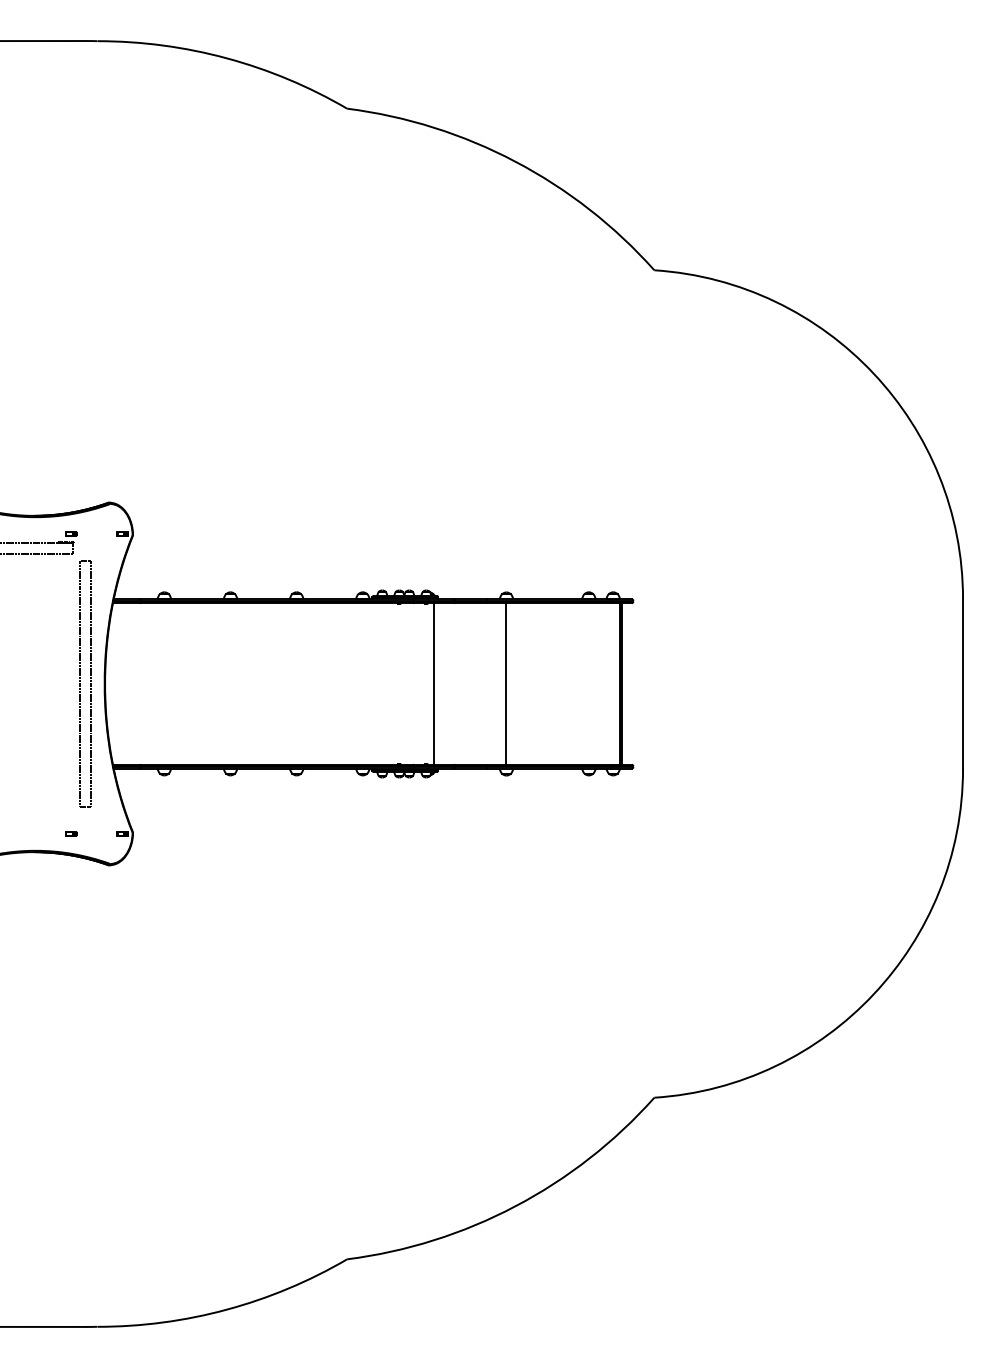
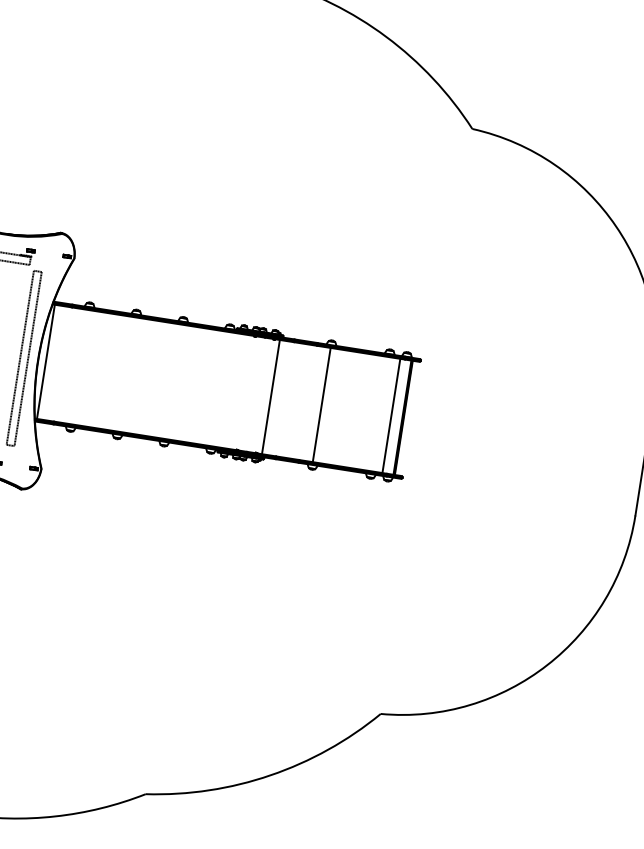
line: (115, 683) -> (45, 361), added
line: (604, 683) -> (391, 415), added

